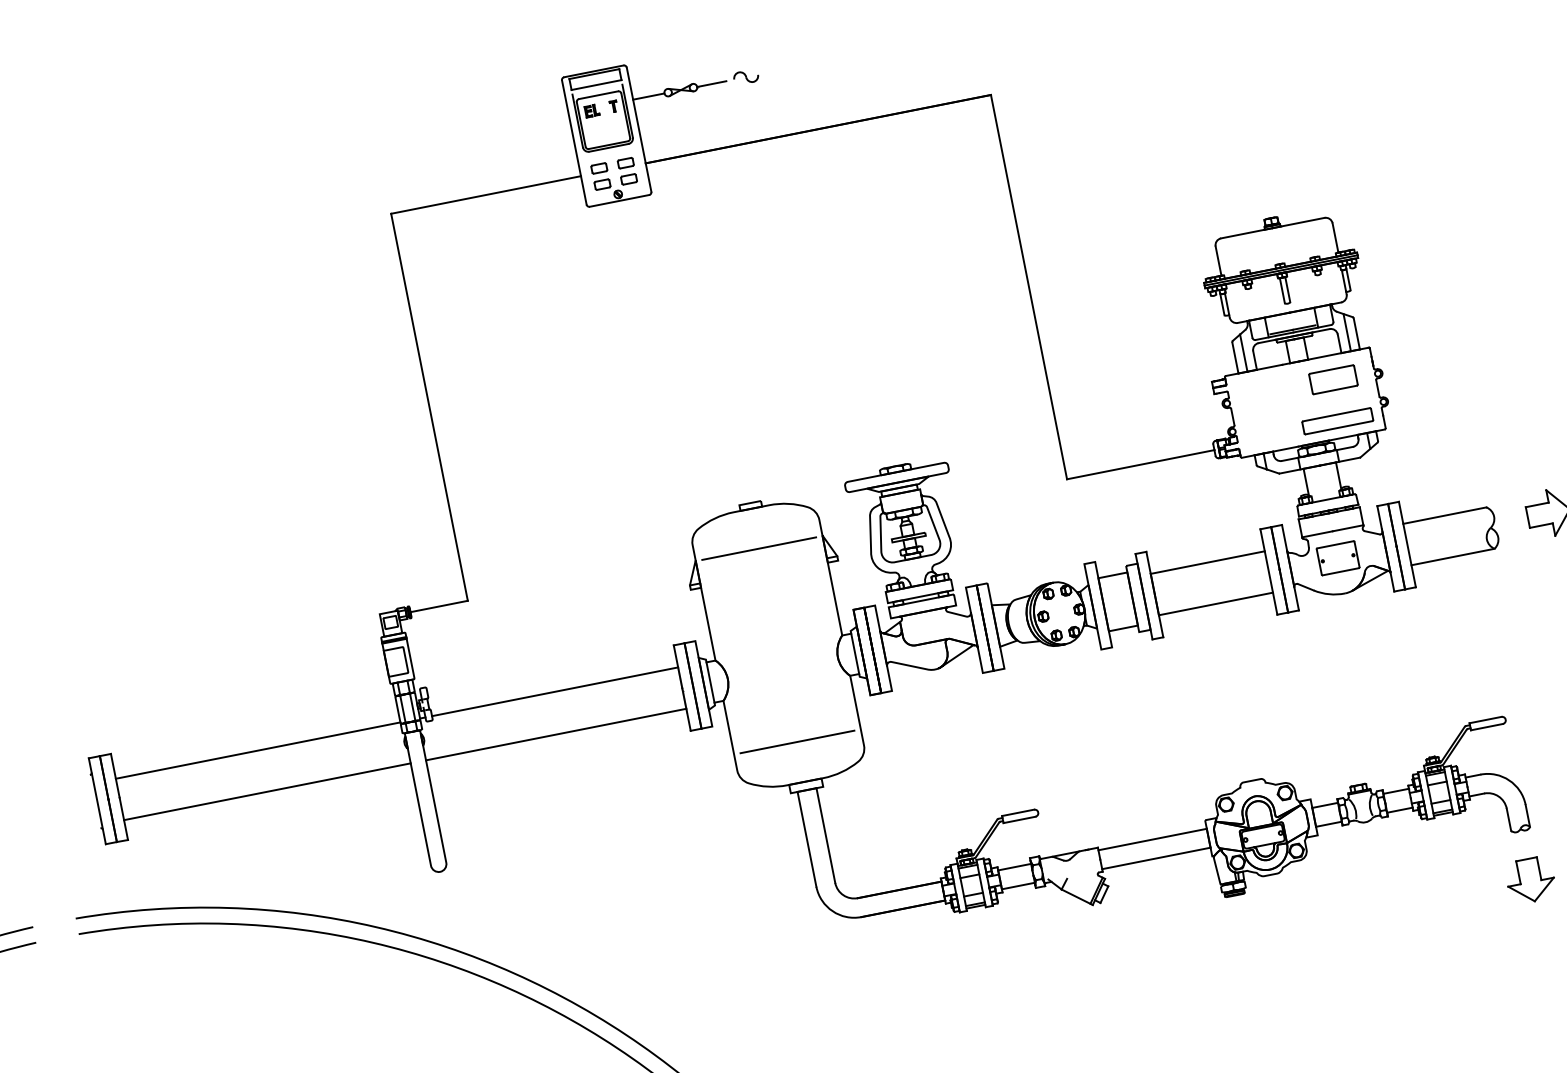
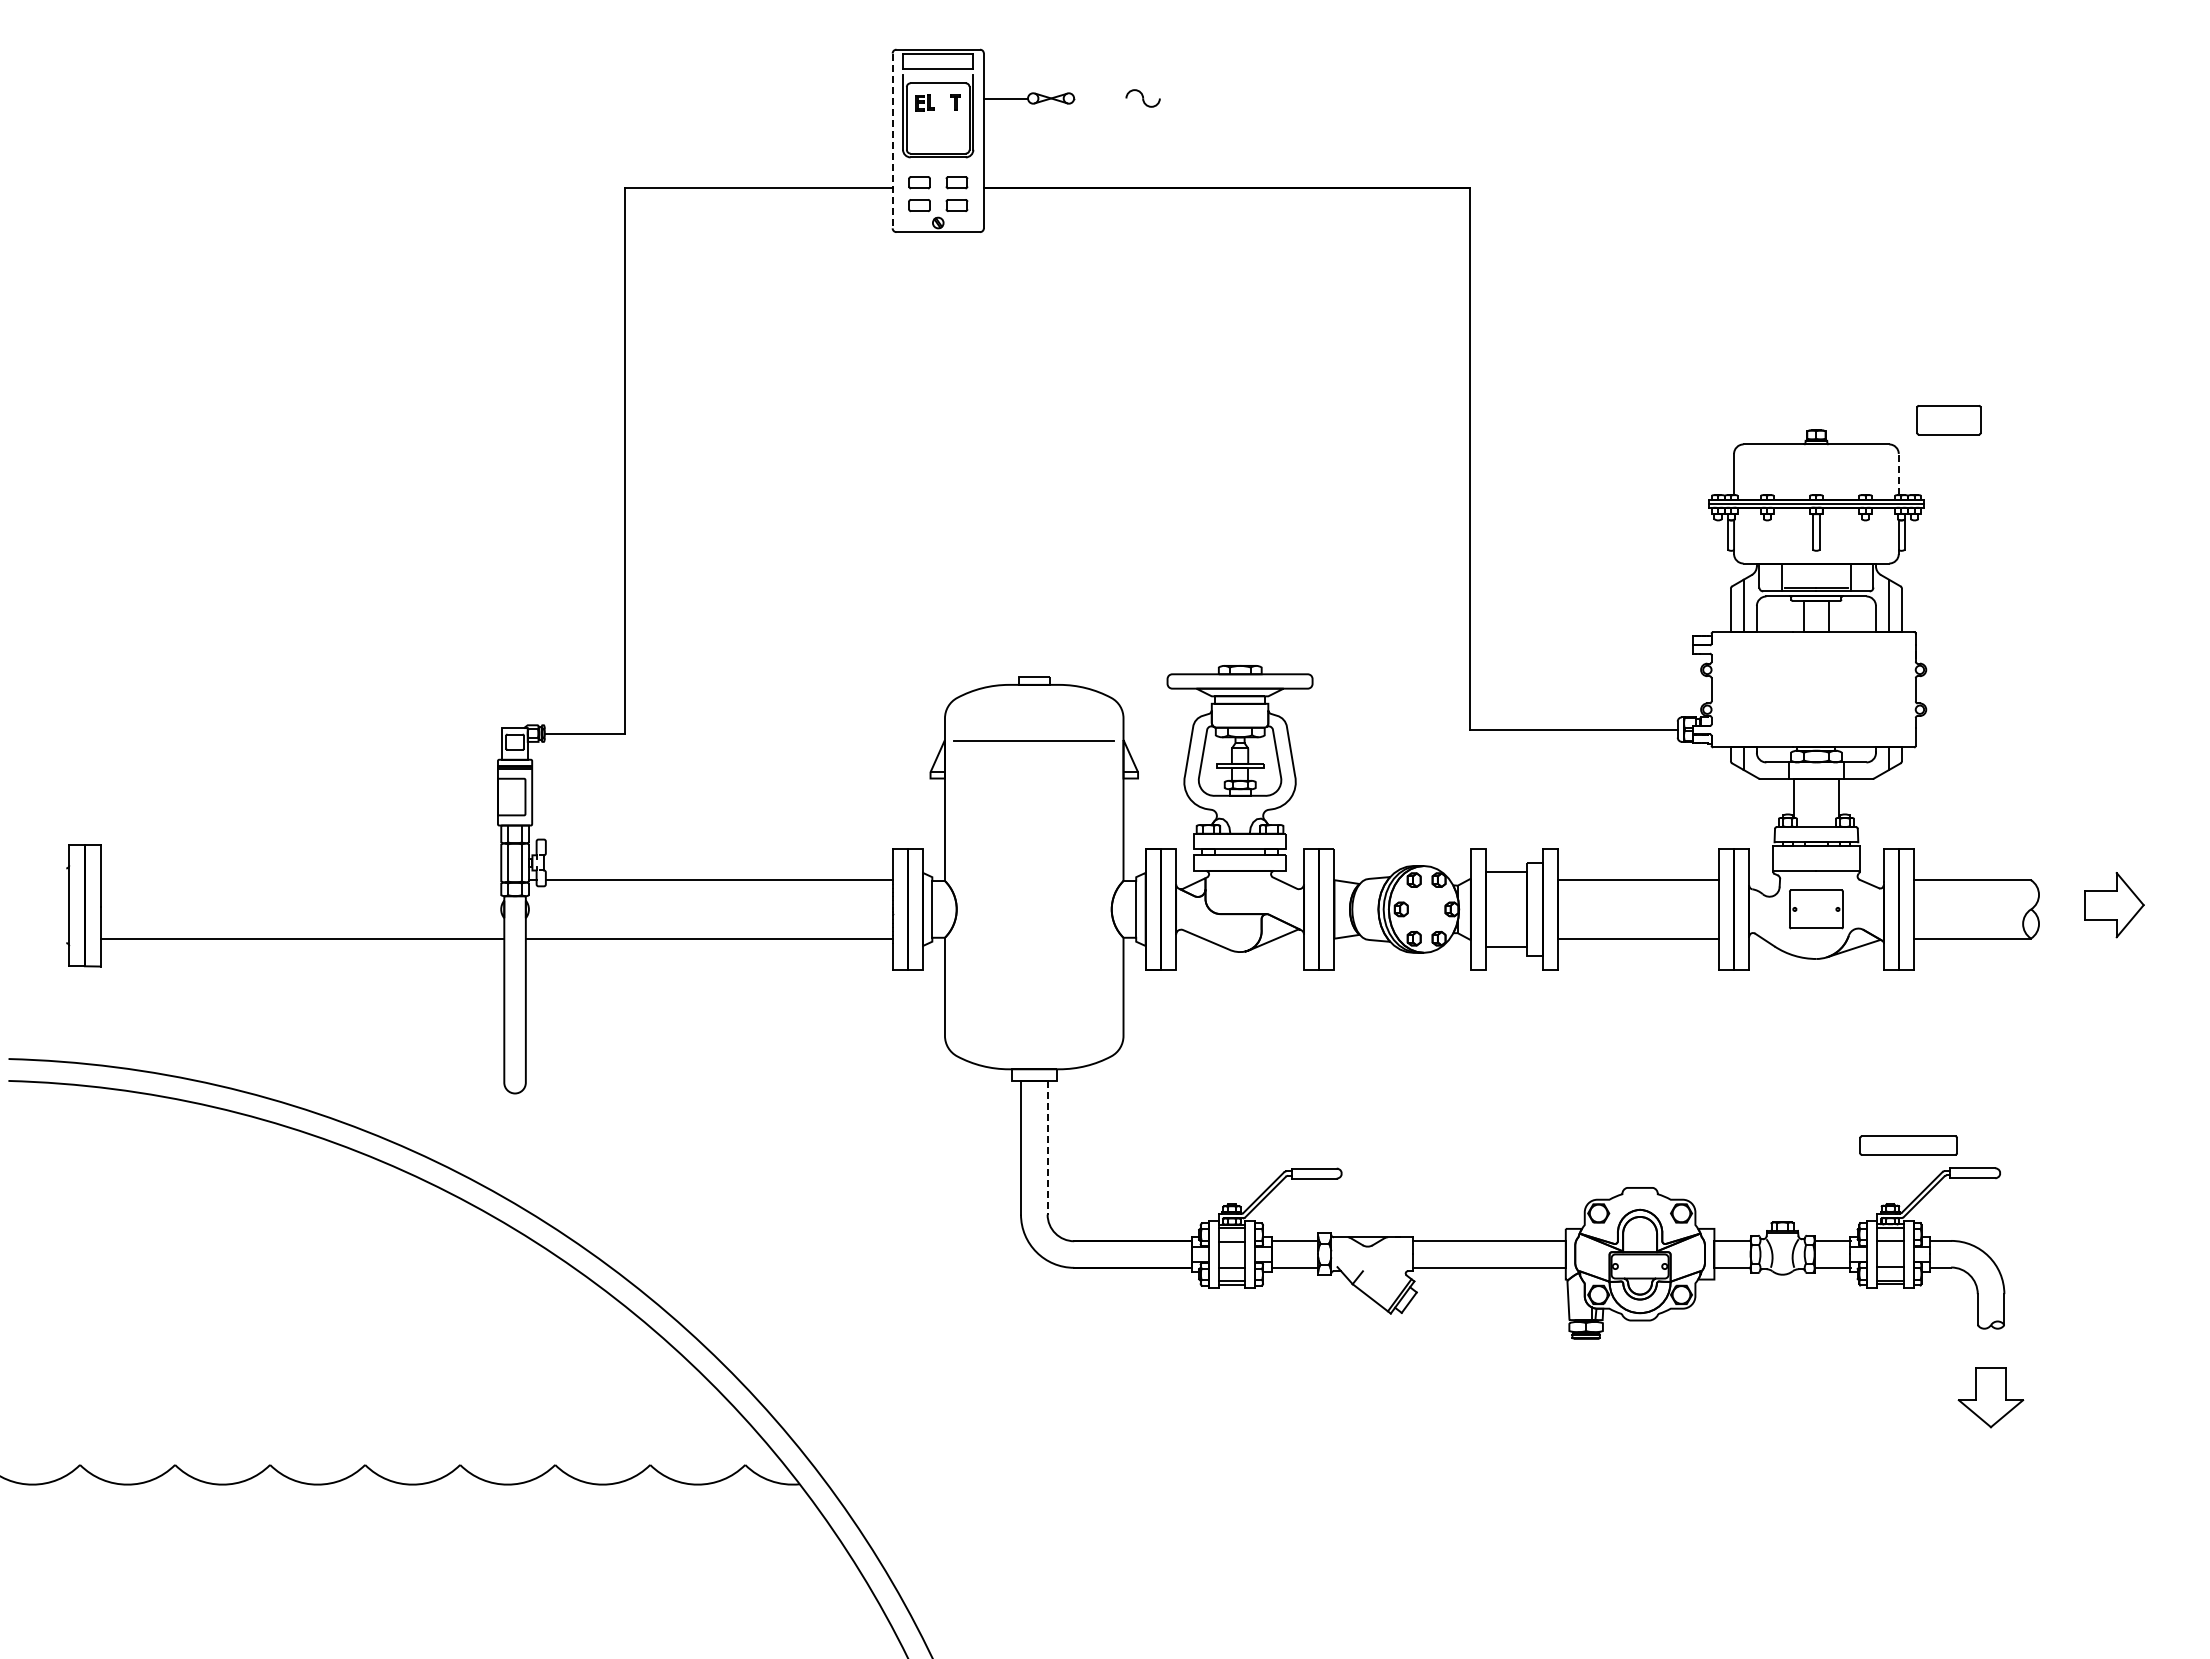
line: (711, 84) -> (1094, 98), removed
line: (574, 142) -> (892, 141), solid -> dashed
line: (1335, 237) -> (1898, 474), solid -> dashed
part: (1333, 380) -> (1948, 420), moved
part: (1337, 421) -> (1908, 1145), moved
line: (797, 742) -> (1034, 1013), removed
line: (257, 750) -> (300, 880), removed
line: (825, 835) -> (1047, 1147), solid -> dashed

